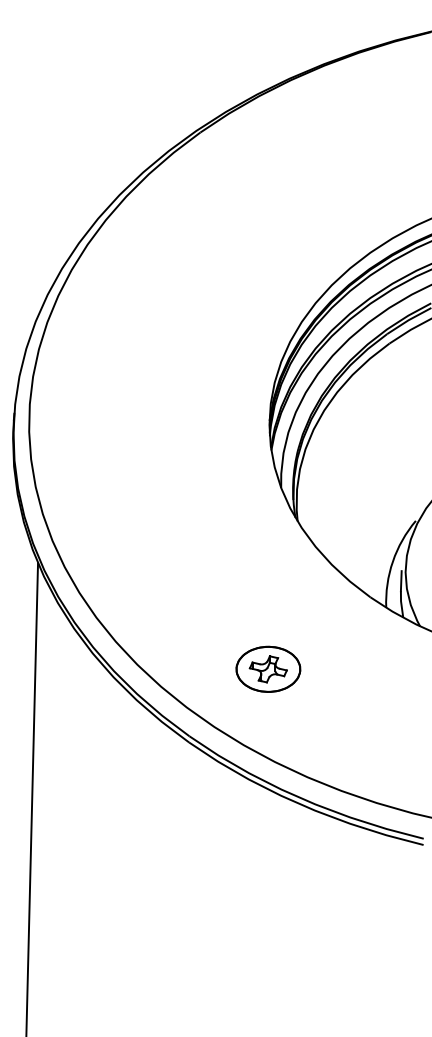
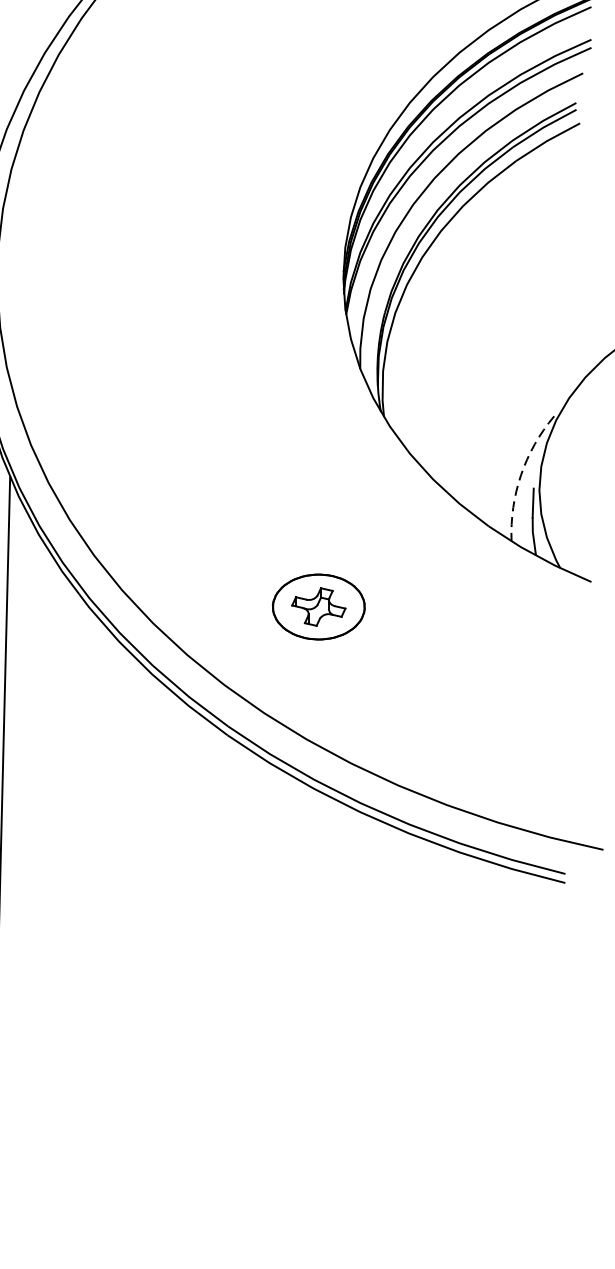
arc: (392, 561) -> (520, 474), solid -> dashed
part: (268, 668) -> (318, 605), moved

